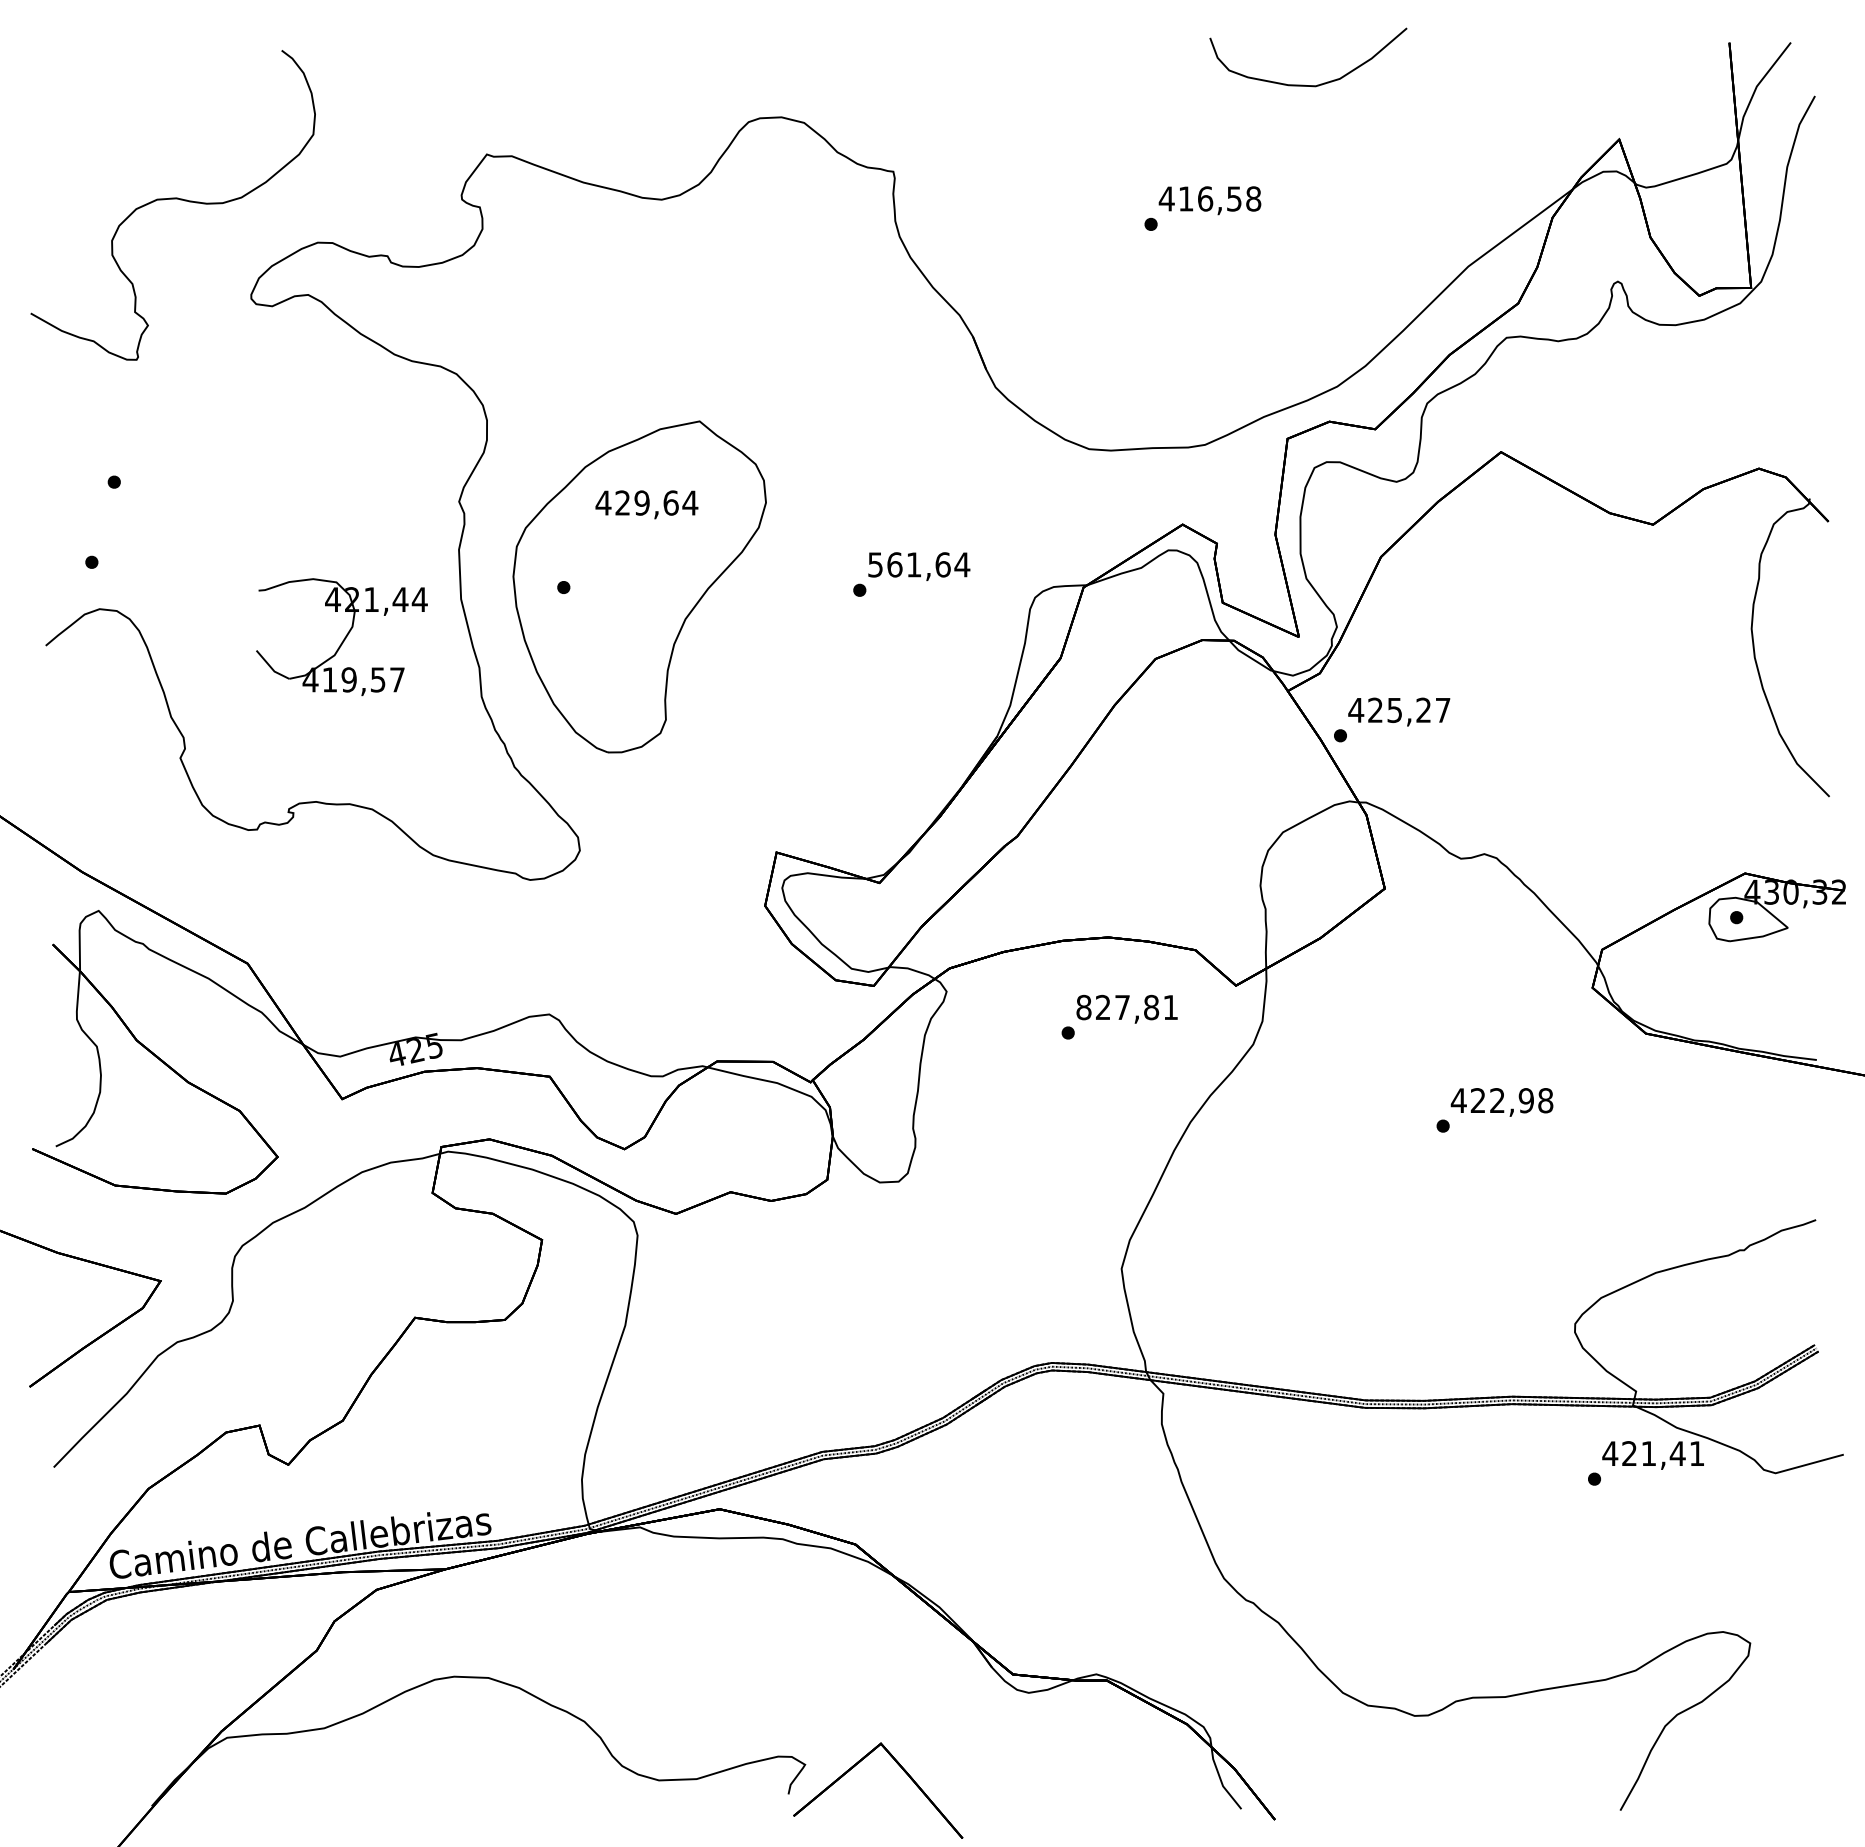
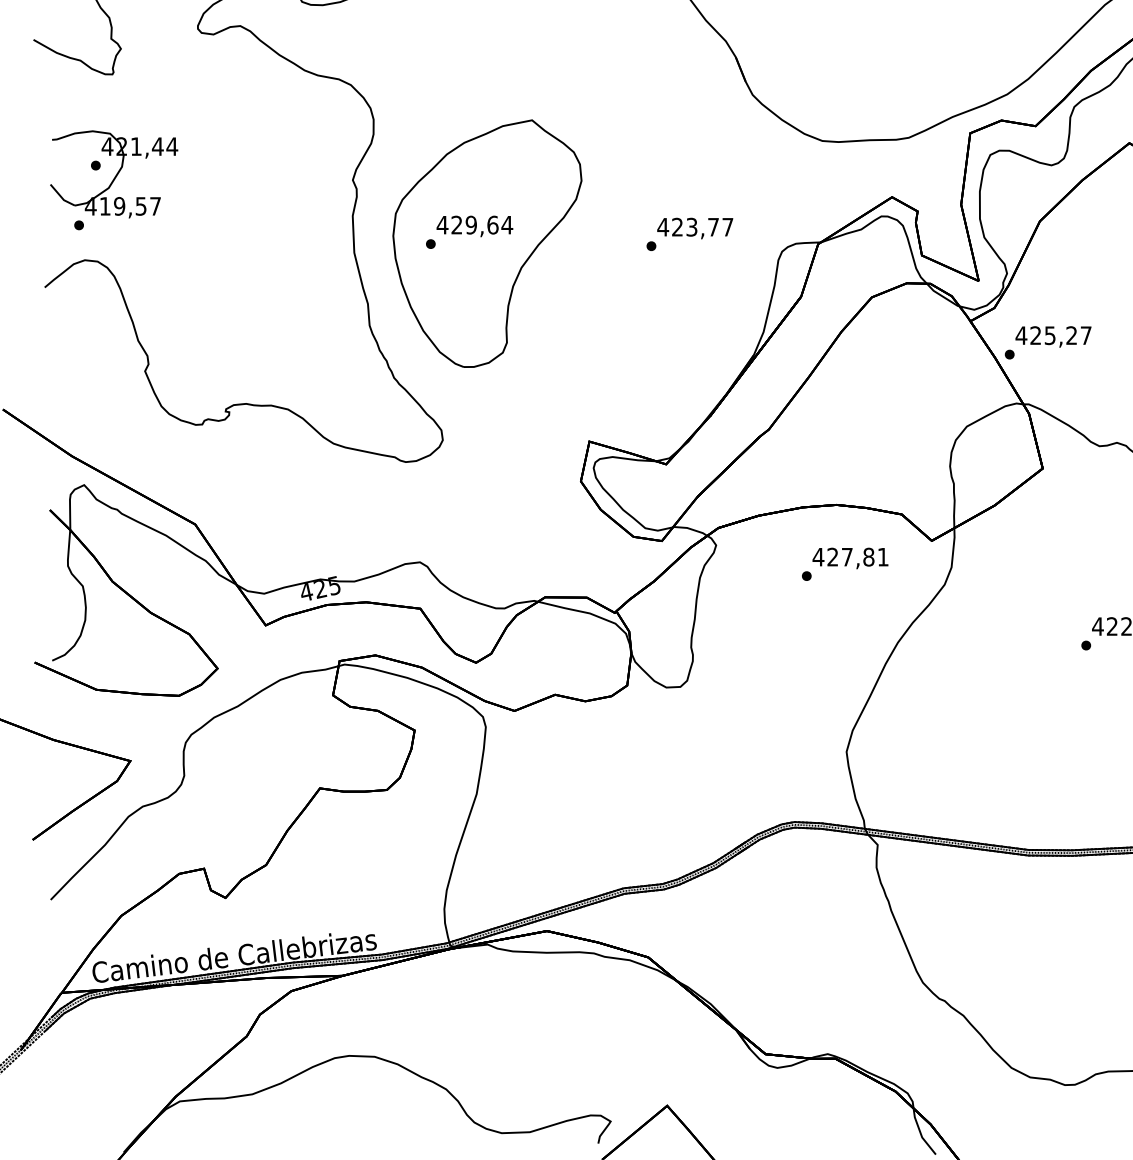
text: (646, 504) -> (474, 226), moved
text: (918, 564) -> (695, 226), 561,64 -> 423,77
part: (341, 637) -> (113, 174), moved
text: (1083, 1007) -> (818, 557), 827,81 -> 427,81

